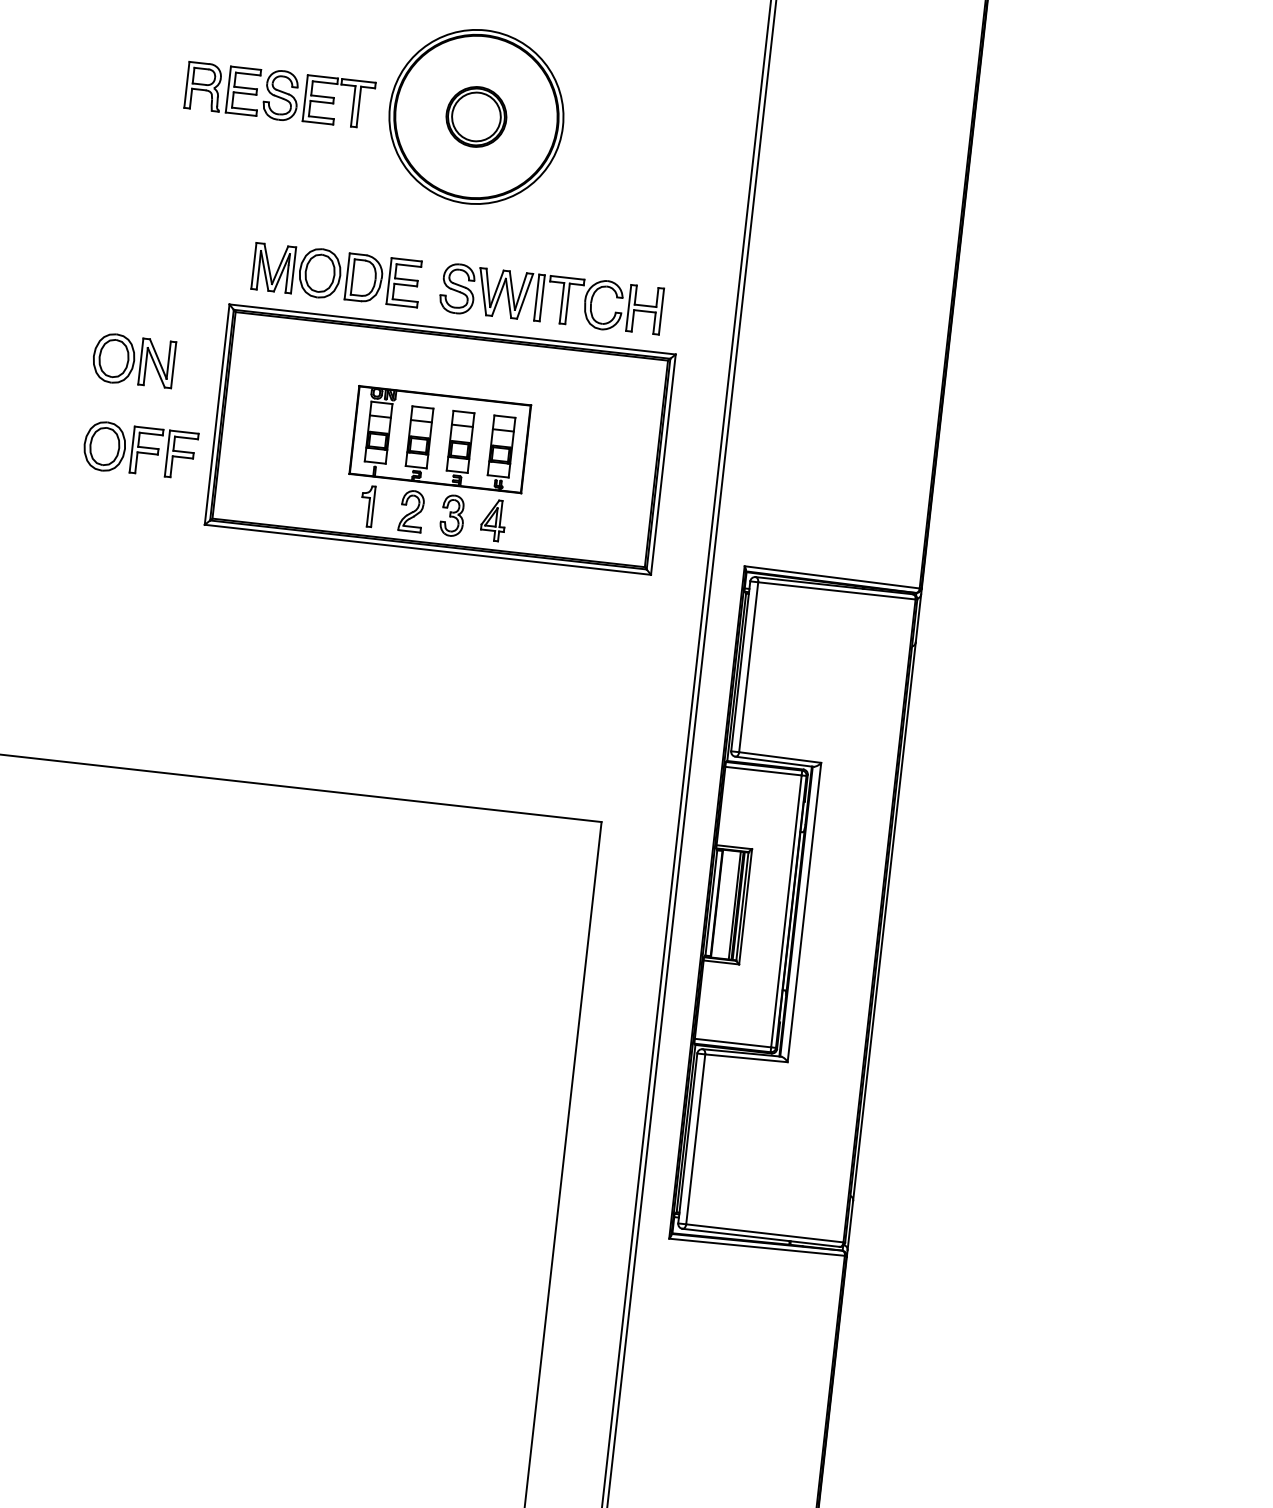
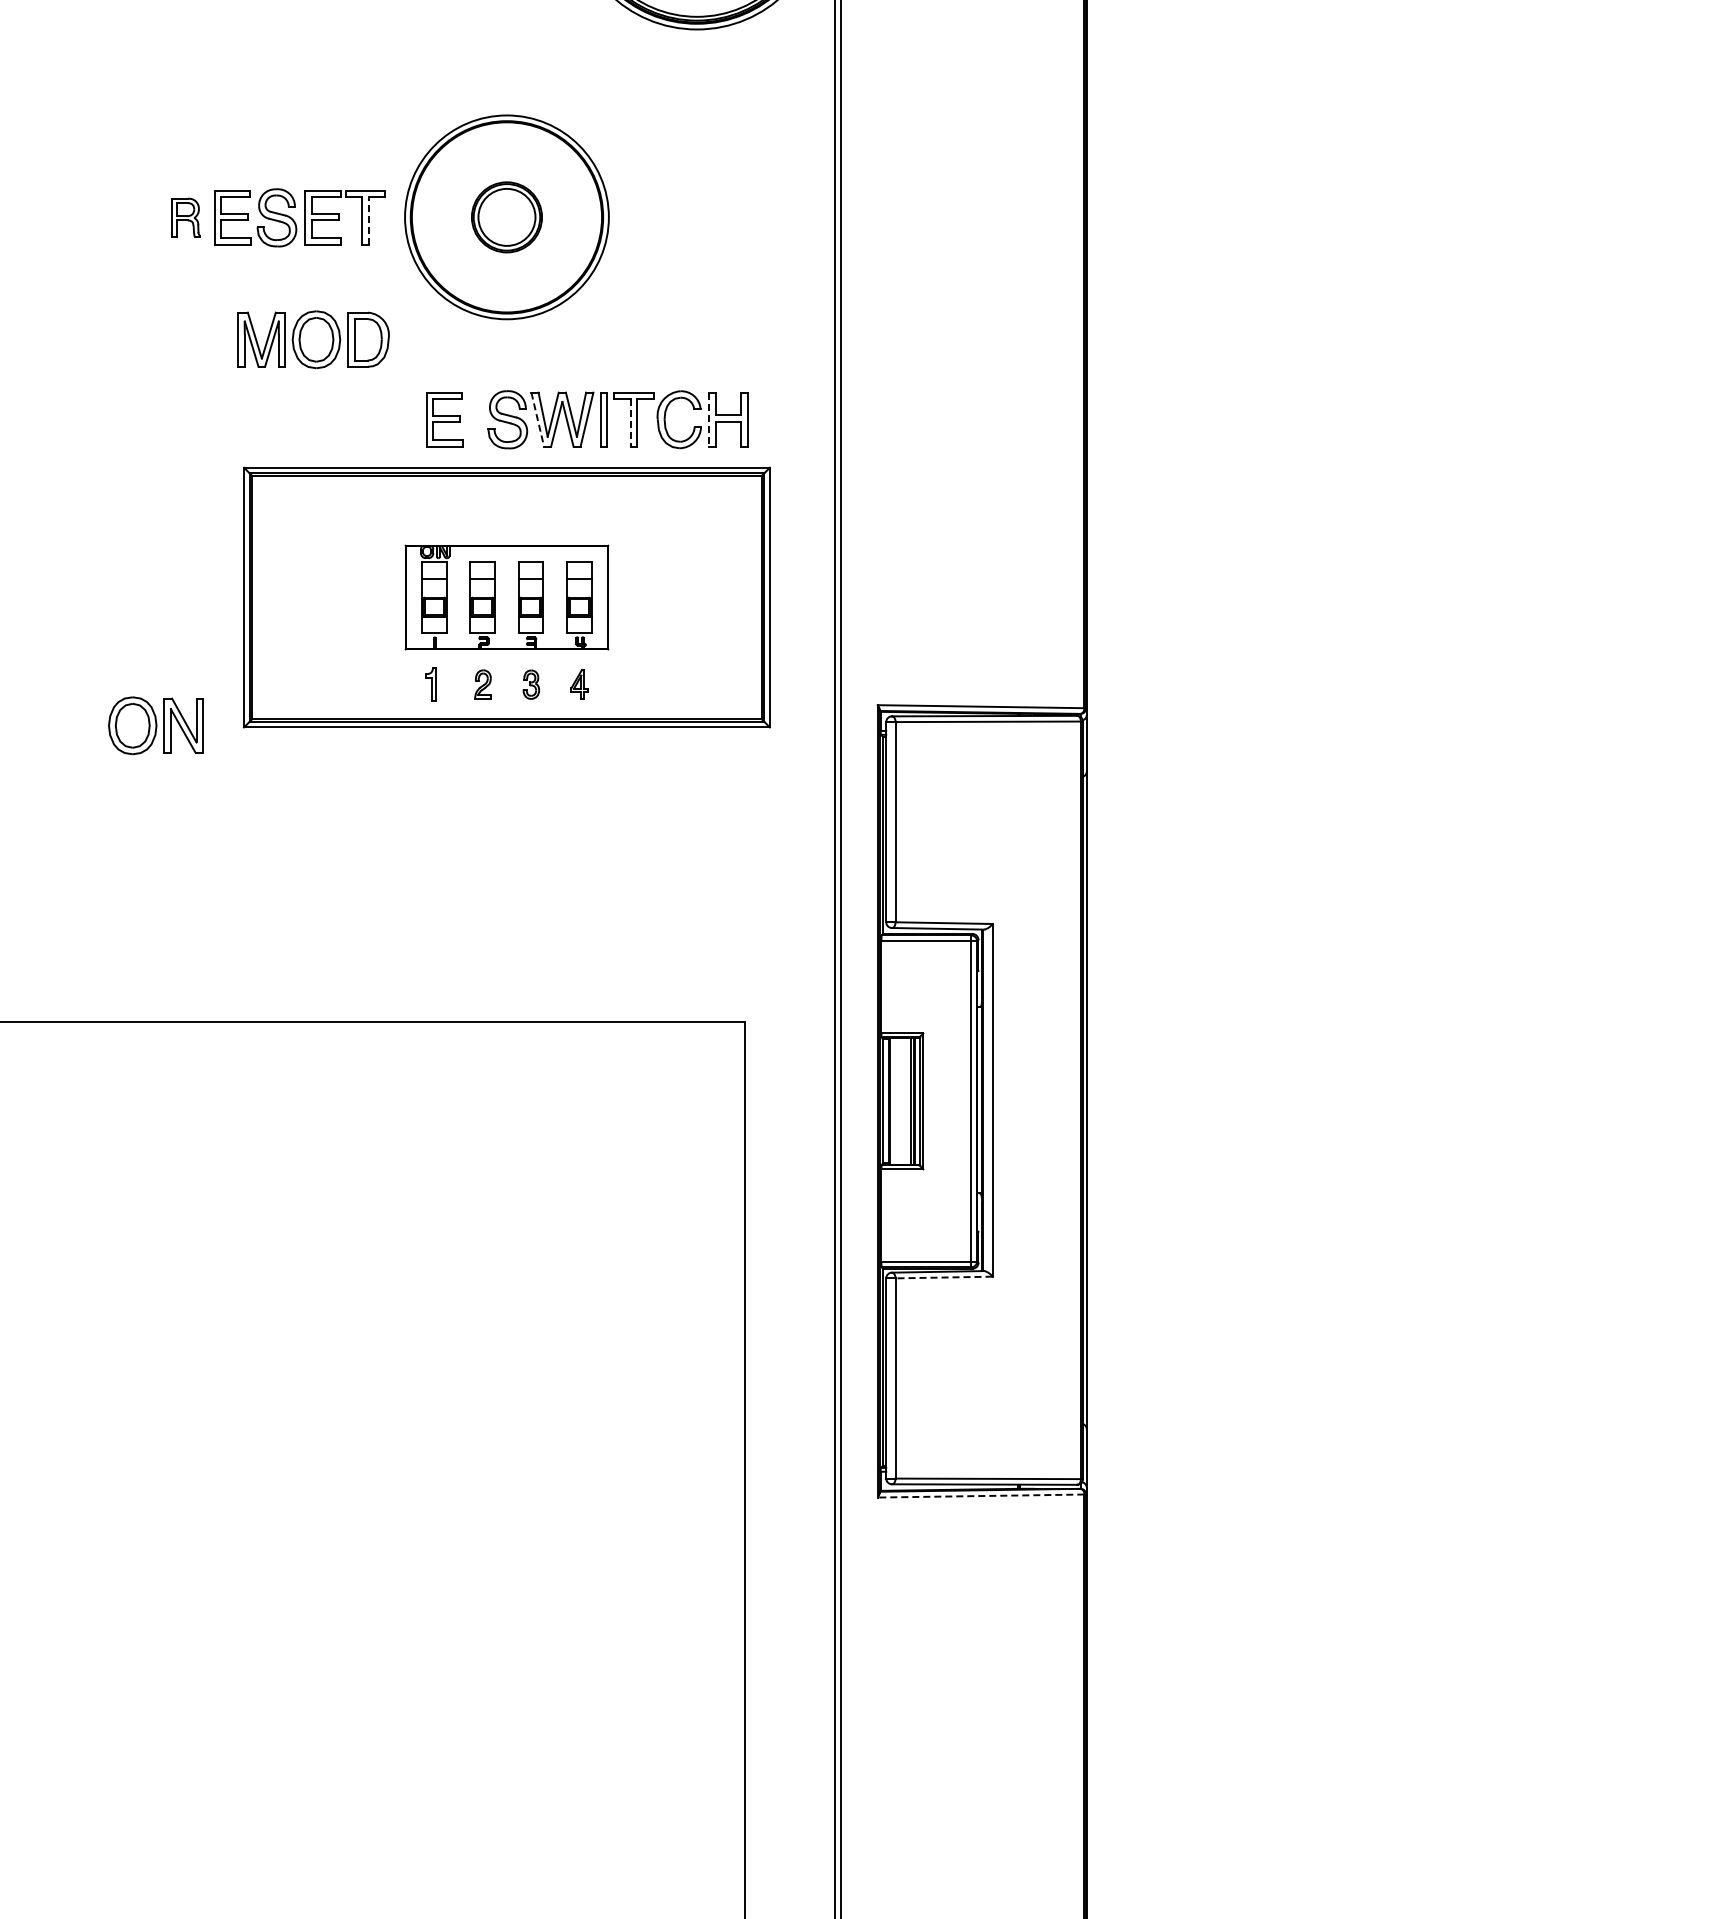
part: (203, 86) -> (185, 217), size x0.7
line: (358, 107) -> (368, 221), solid -> dashed
part: (317, 272) -> (313, 339), moved
line: (483, 291) -> (537, 419), solid -> dashed
line: (561, 303) -> (630, 423), solid -> dashed
line: (628, 308) -> (709, 420), solid -> dashed
part: (133, 360) -> (155, 725), moved
part: (139, 450) -> (158, 649), removed
part: (367, 506) -> (430, 684), size x0.7
part: (411, 511) -> (482, 684), size x0.6
part: (452, 515) -> (531, 684), size x0.6
part: (493, 519) -> (579, 683), size x0.6
line: (746, 1058) -> (943, 1277), solid -> dashed
line: (756, 1247) -> (980, 1496), solid -> dashed

